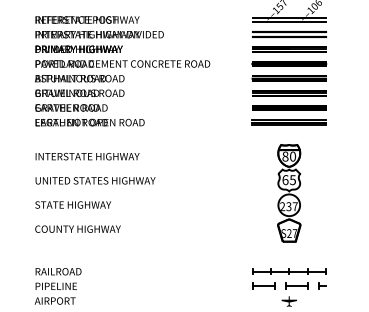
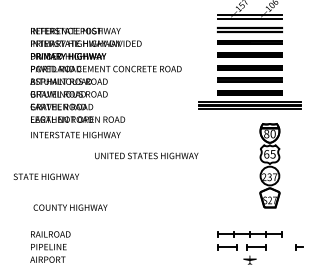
text: (121, 70) -> (105, 74), moved
part: (288, 122) -> (249, 105), size x1.6
text: (95, 180) -> (146, 155), moved
part: (288, 193) -> (269, 165), moved
text: (72, 204) -> (45, 176), moved
text: (77, 228) -> (70, 207), moved
part: (322, 286) -> (299, 247), moved

